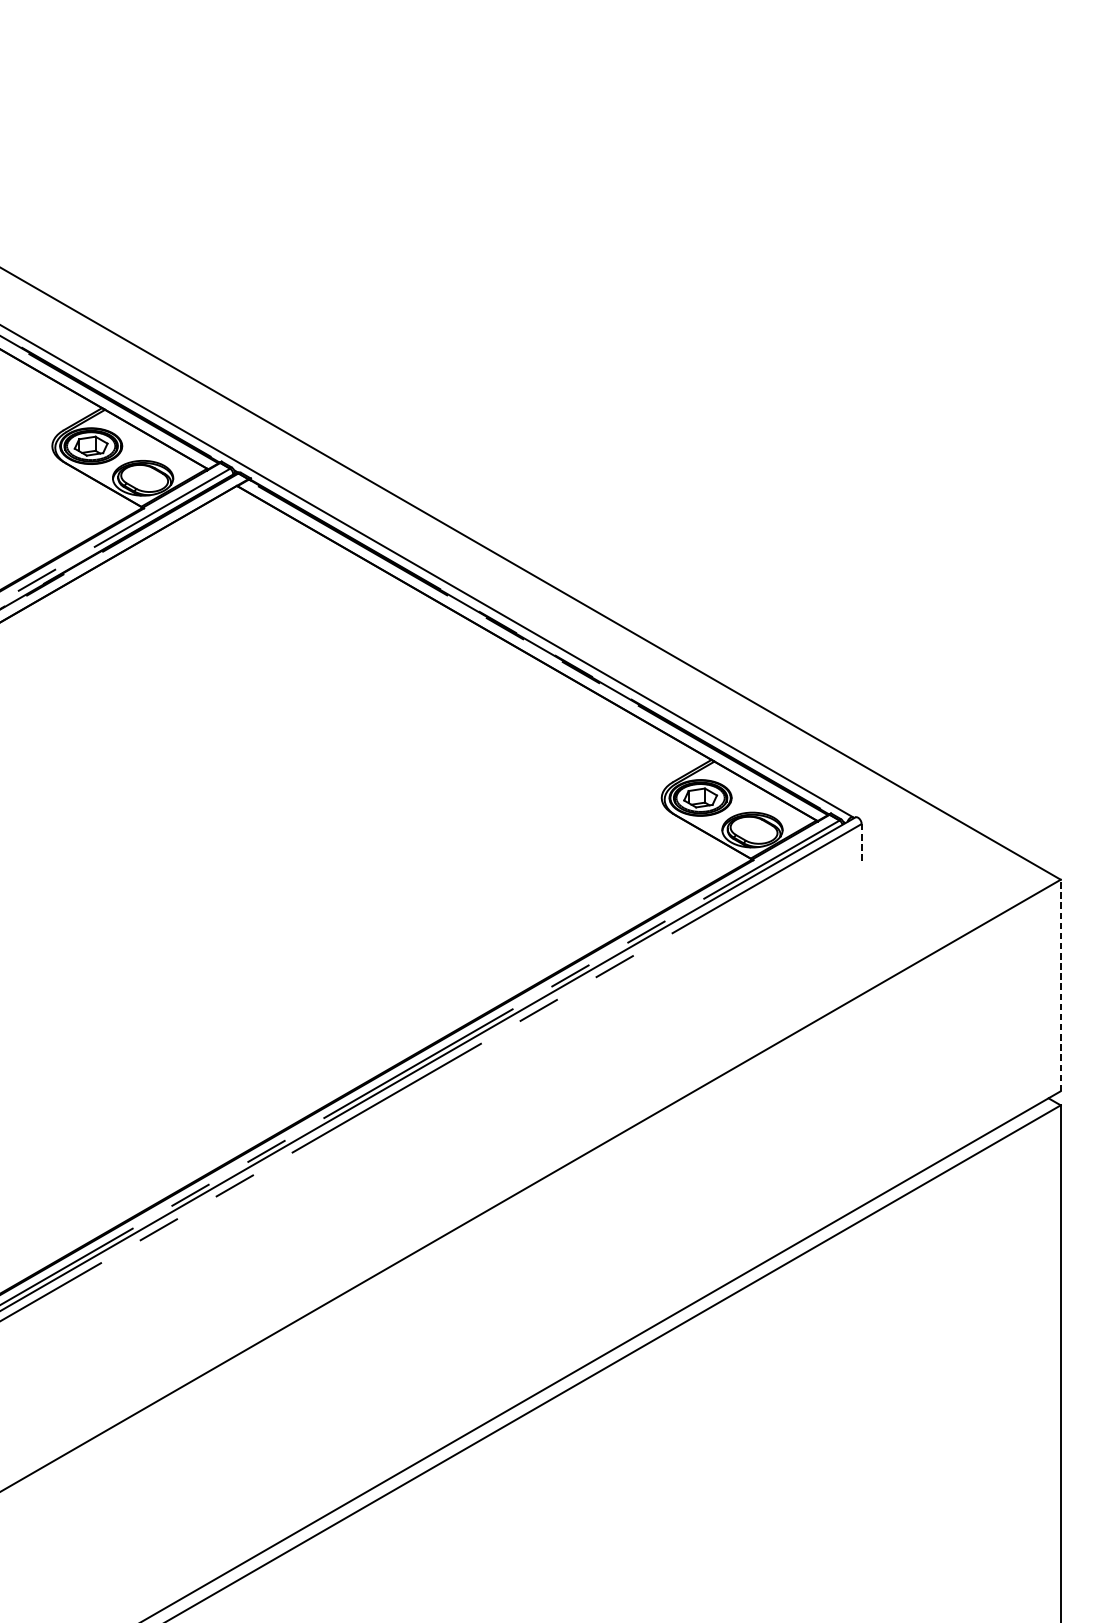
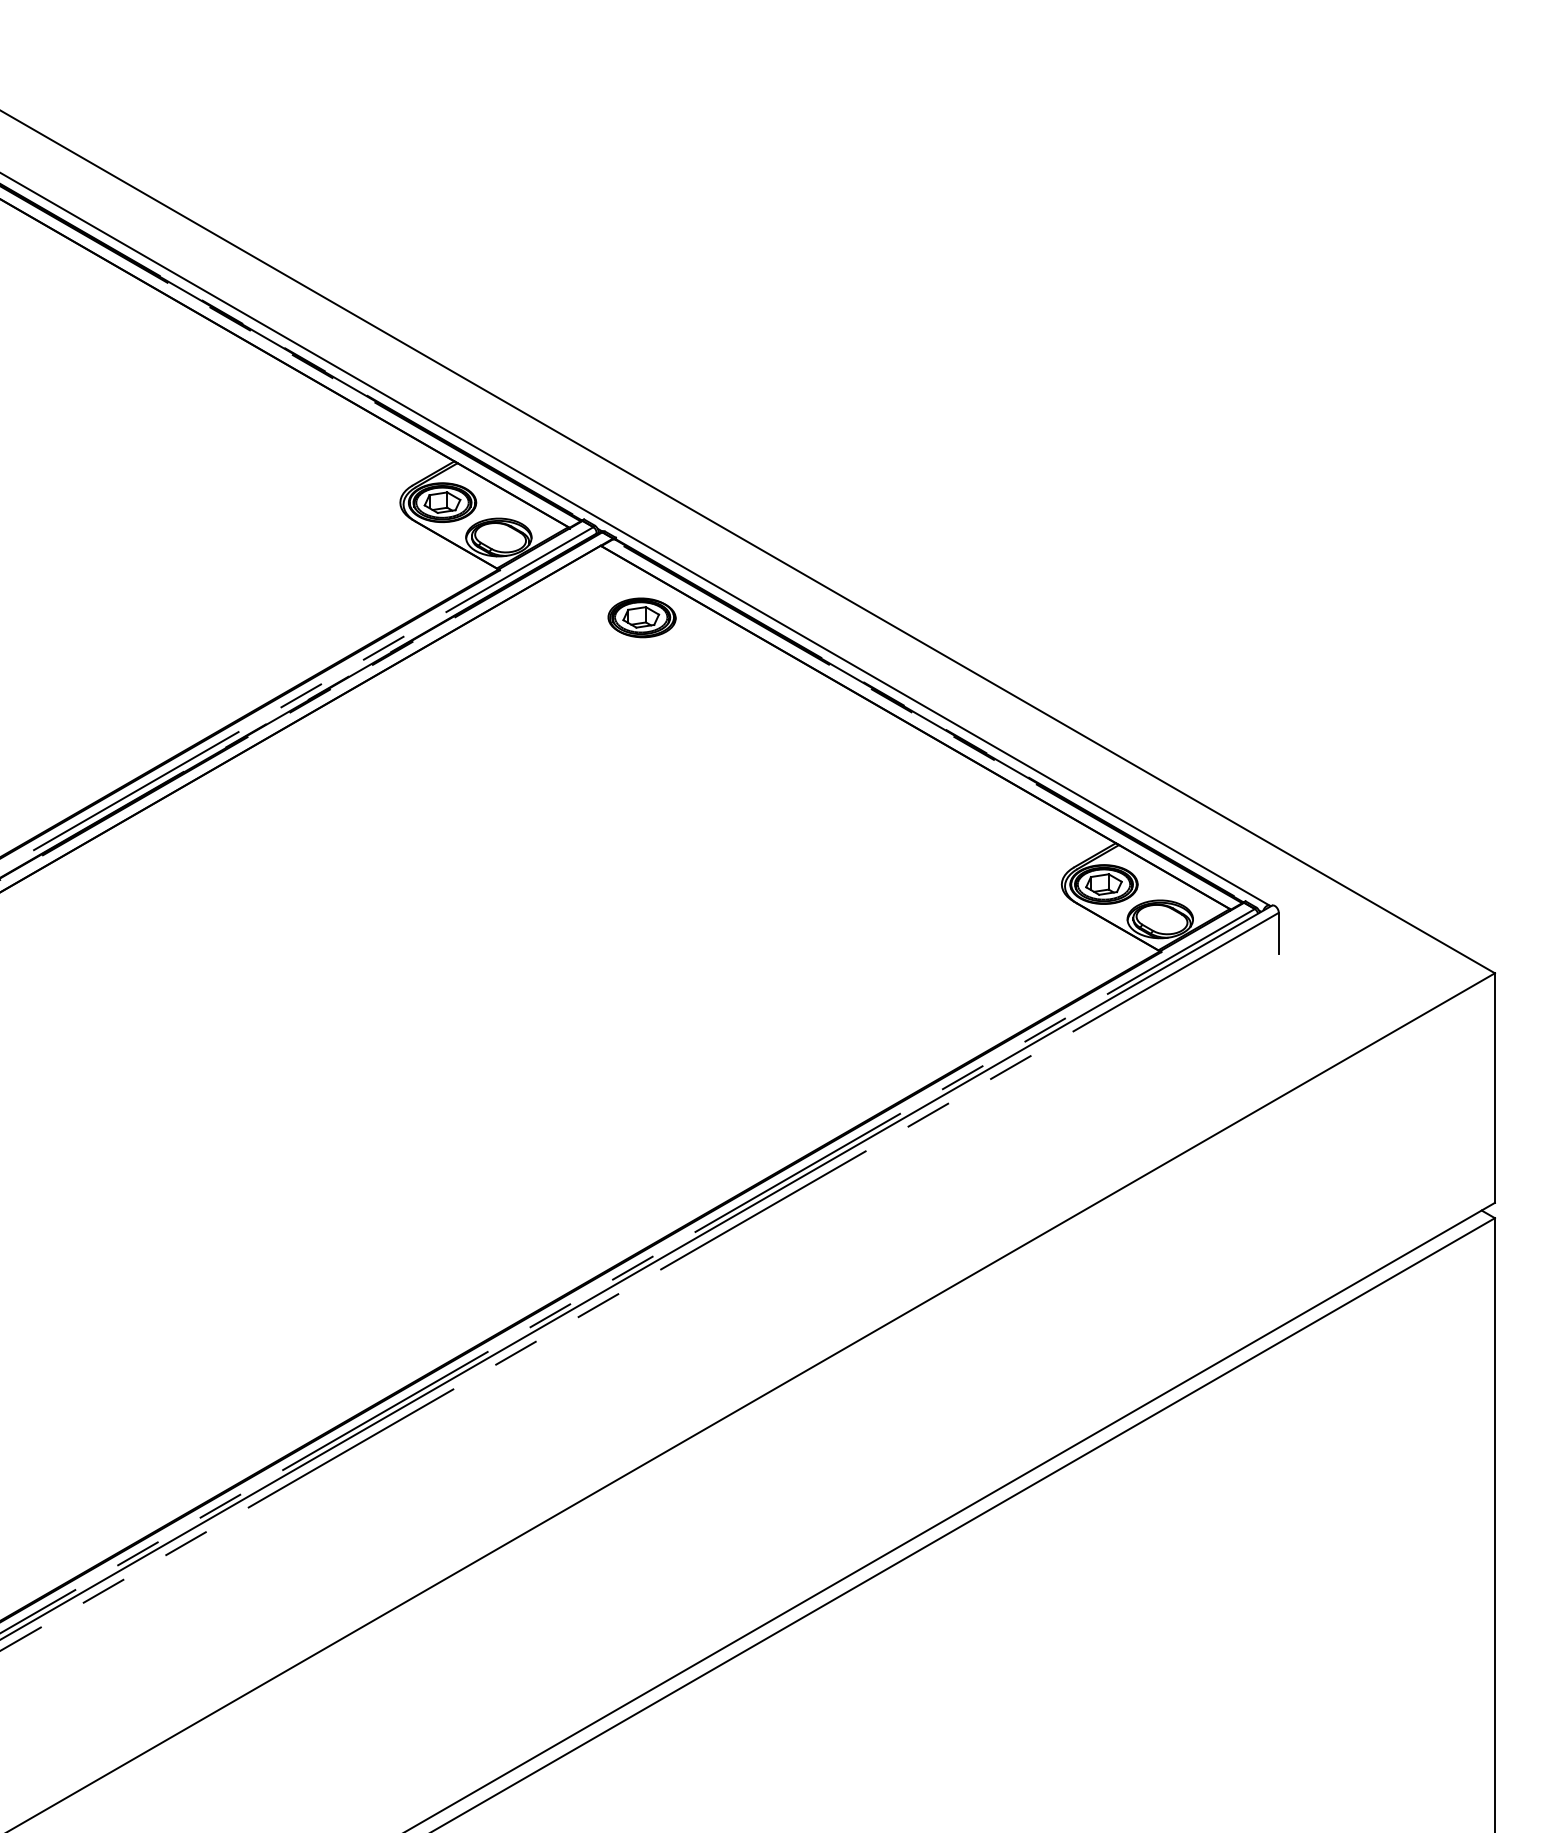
part: (274, 551) -> (641, 617), added
line: (861, 843) -> (1278, 933), dashed -> solid
line: (1060, 985) -> (1494, 1088), dashed -> solid

